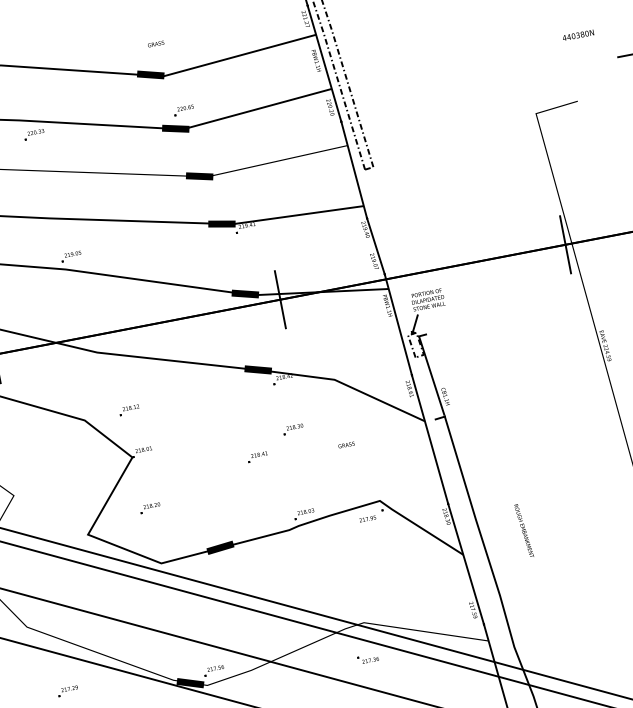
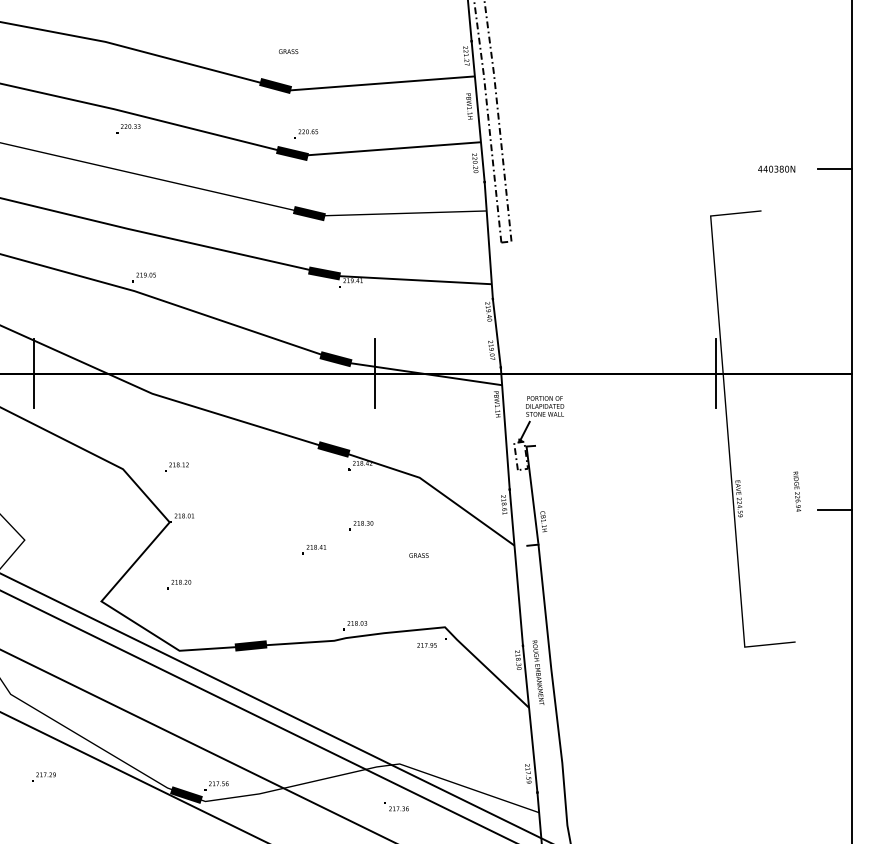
text: (578, 34) -> (776, 168), moved
text: (524, 530) -> (538, 672), moved

